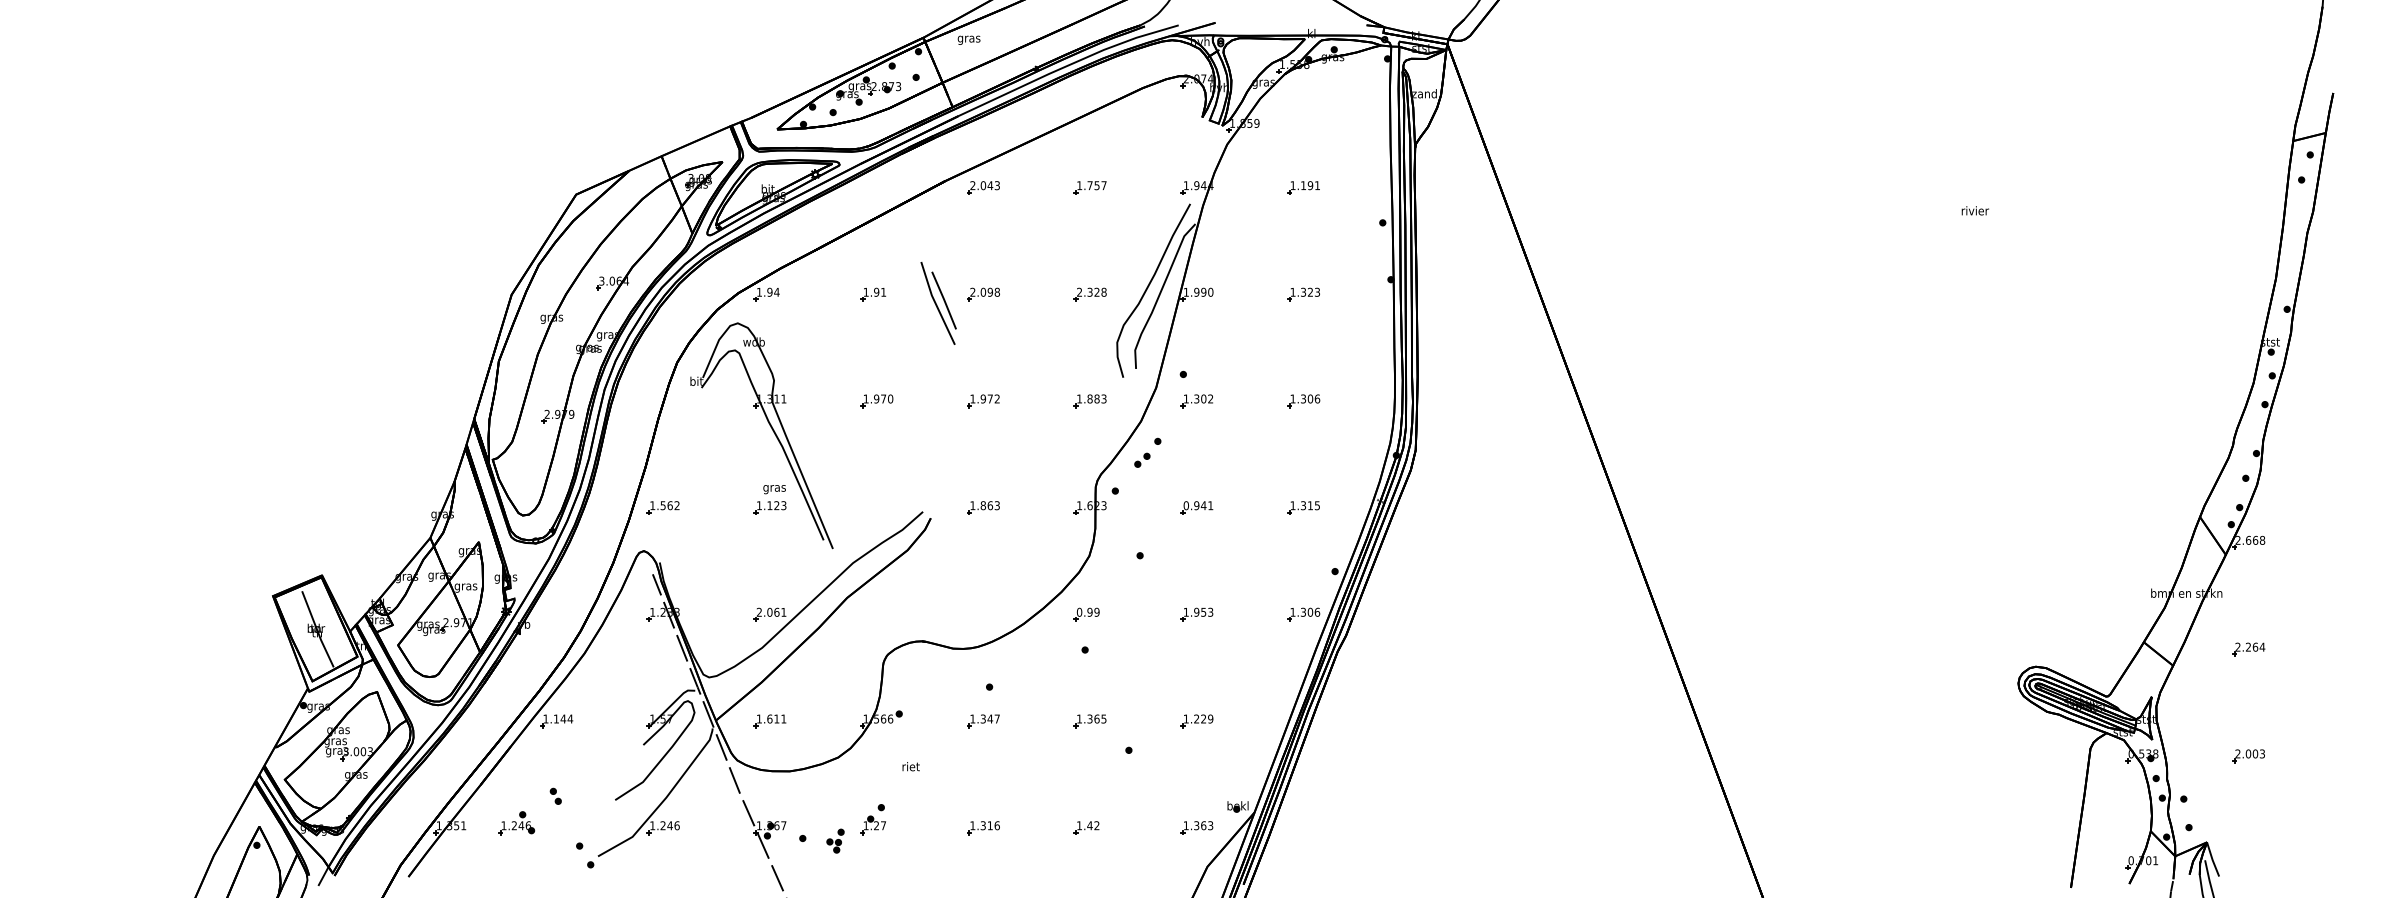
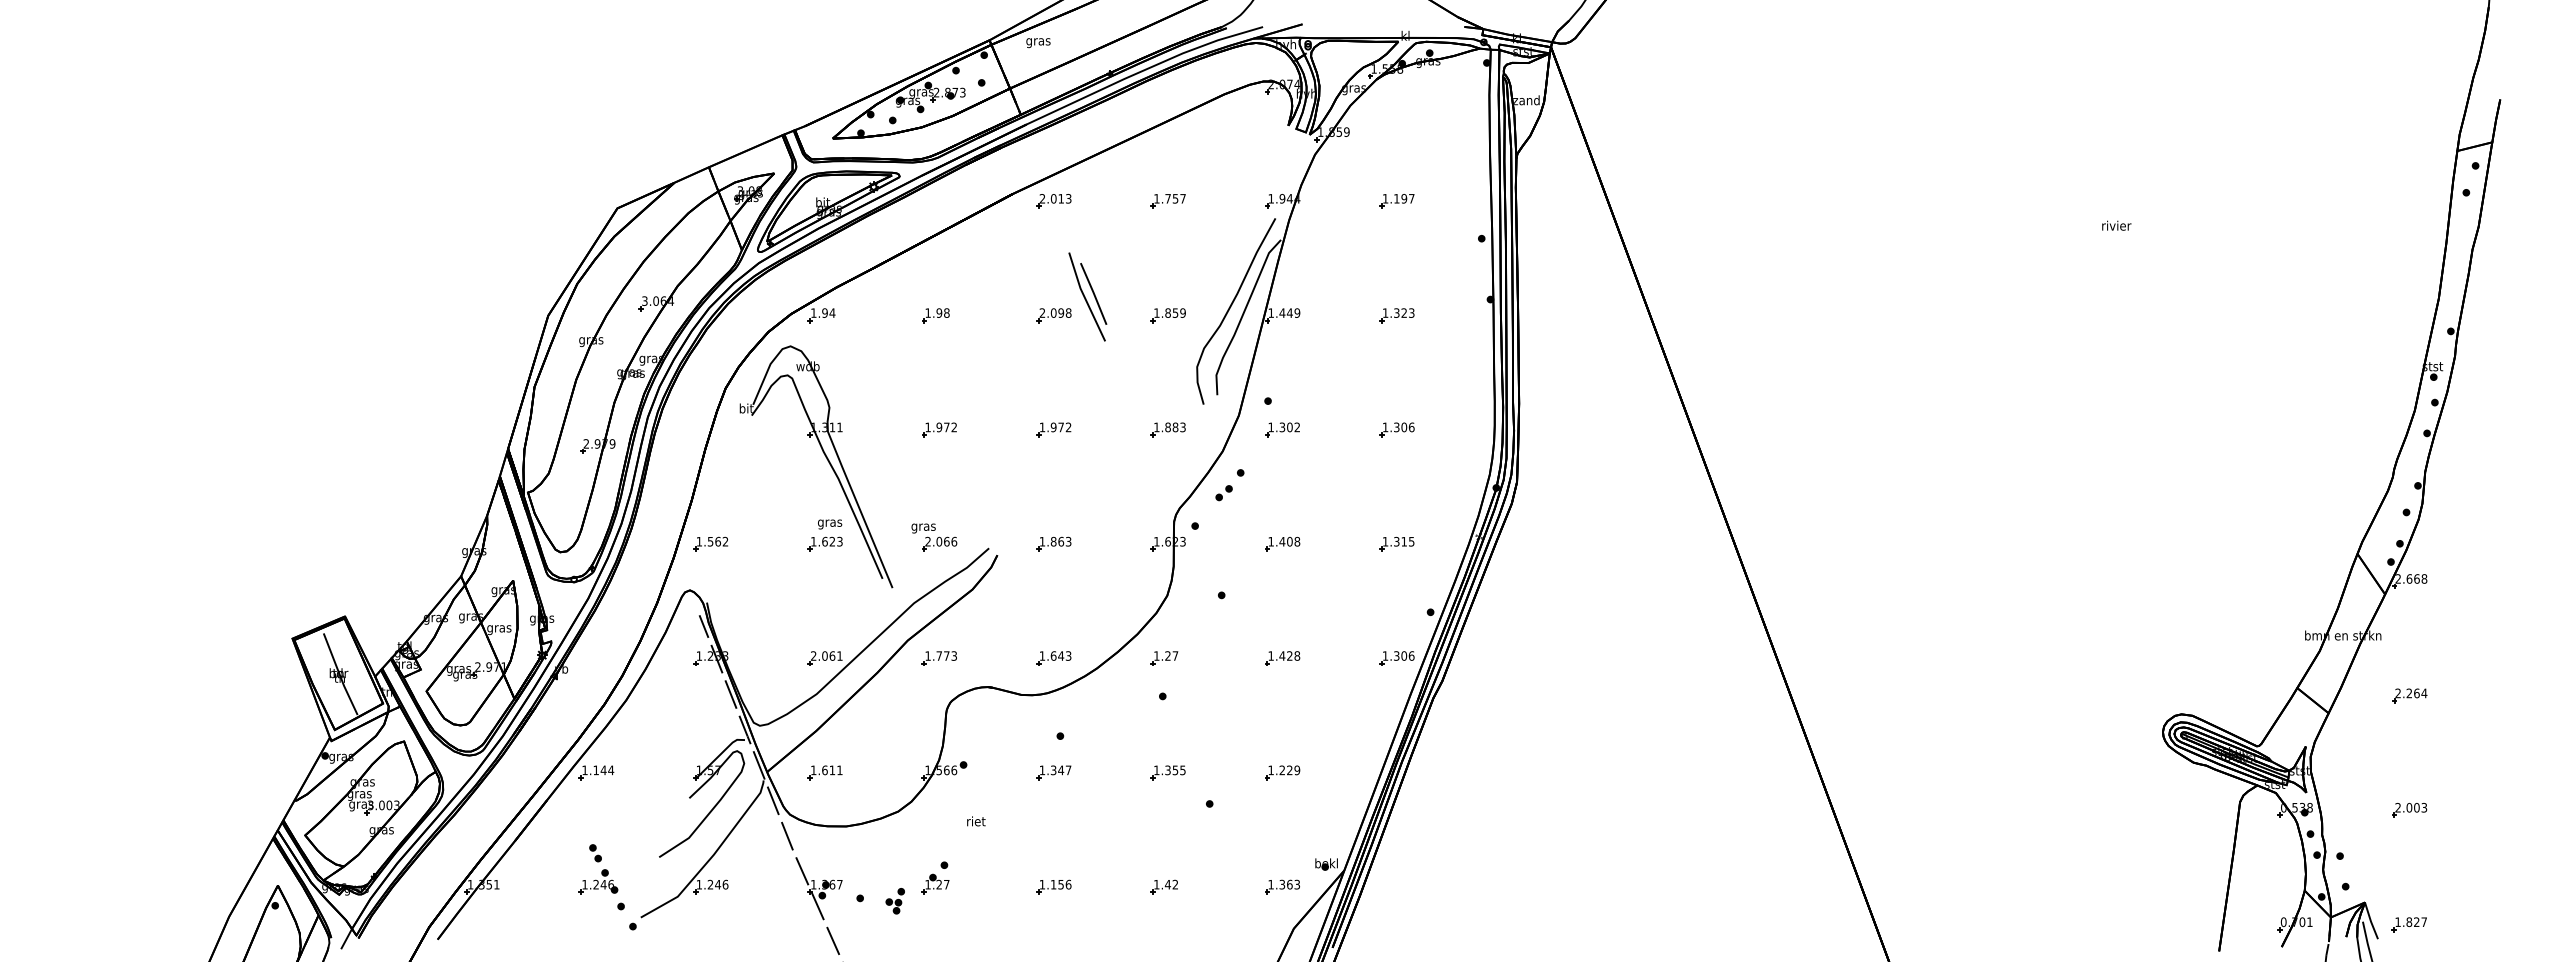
text: (990, 185) -> (1061, 198), 2.043 -> 2.013
text: (1317, 185) -> (1411, 198), 1.191 -> 1.197
text: (883, 291) -> (946, 312), 1.91 -> 1.98
text: (1091, 291) -> (1169, 312), 2.328 -> 1.859
text: (1203, 291) -> (1289, 312), 1.990 -> 1.449
part: (938, 302) -> (1087, 296), moved
text: (890, 399) -> (954, 427), 1.970 -> 1.972
part: (872, 501) -> (934, 537), added
text: (769, 505) -> (824, 541), 1.123 -> 1.623
text: (1198, 505) -> (1284, 541), 0.941 -> 1.408
text: (1088, 611) -> (1166, 655), 0.99 -> 1.27
text: (1203, 611) -> (1289, 655), 1.953 -> 1.428
part: (875, 614) -> (938, 658), added
part: (983, 614) -> (1053, 658), added
text: (1097, 719) -> (1175, 770), 1.365 -> 1.355
part: (516, 822) -> (598, 881), moved
text: (985, 825) -> (1056, 884), 1.316 -> 1.156
part: (2247, 862) -> (2408, 924), added

